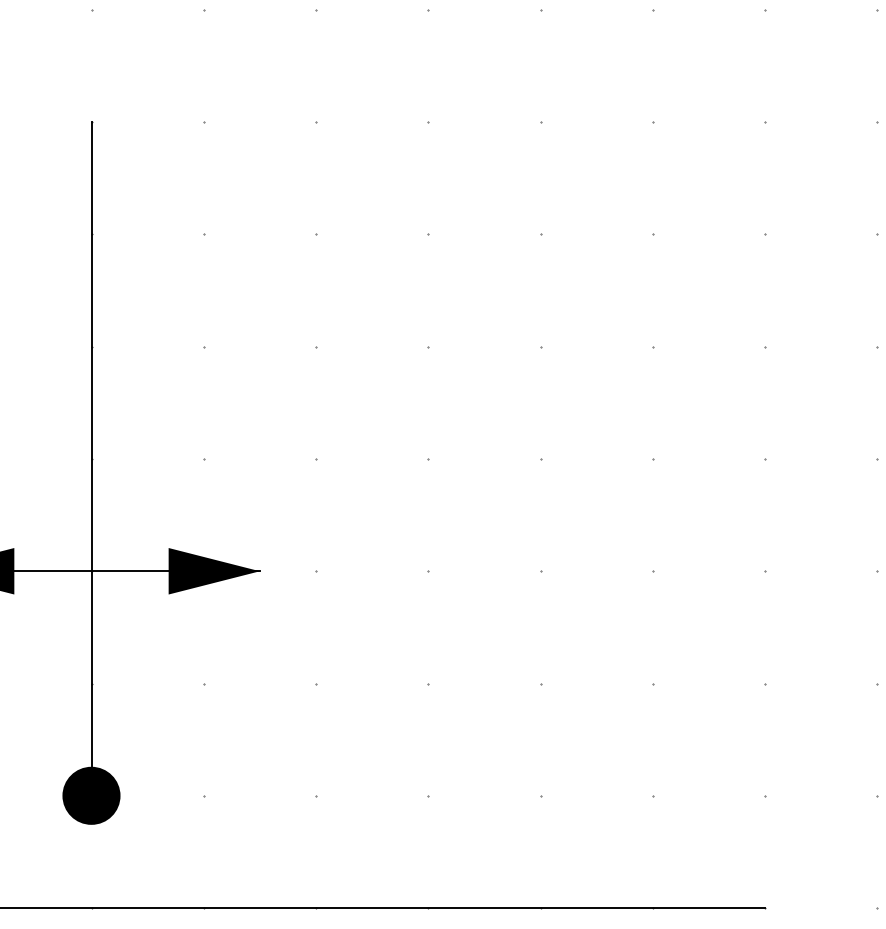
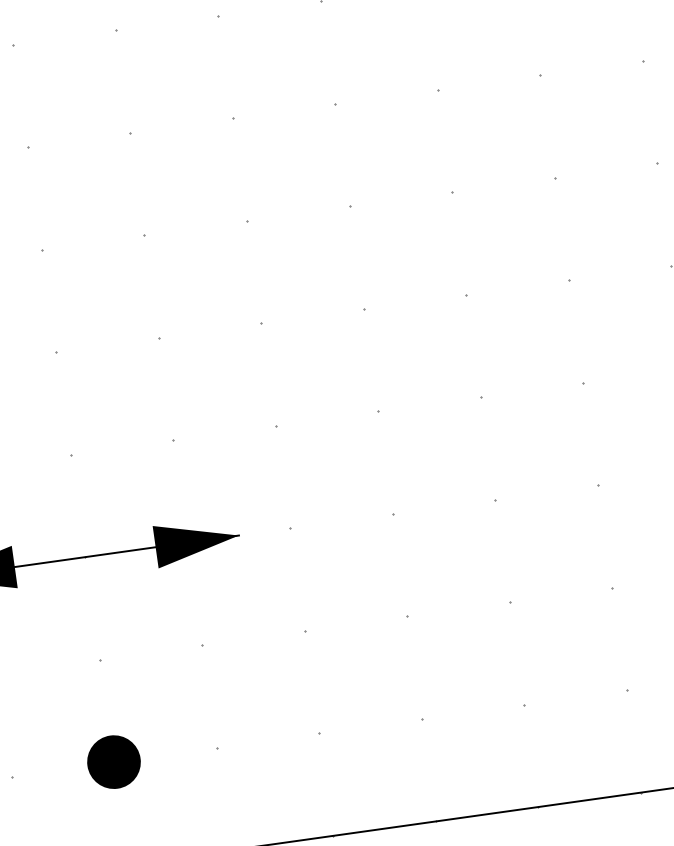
line: (91, 458) -> (70, 454), removed

